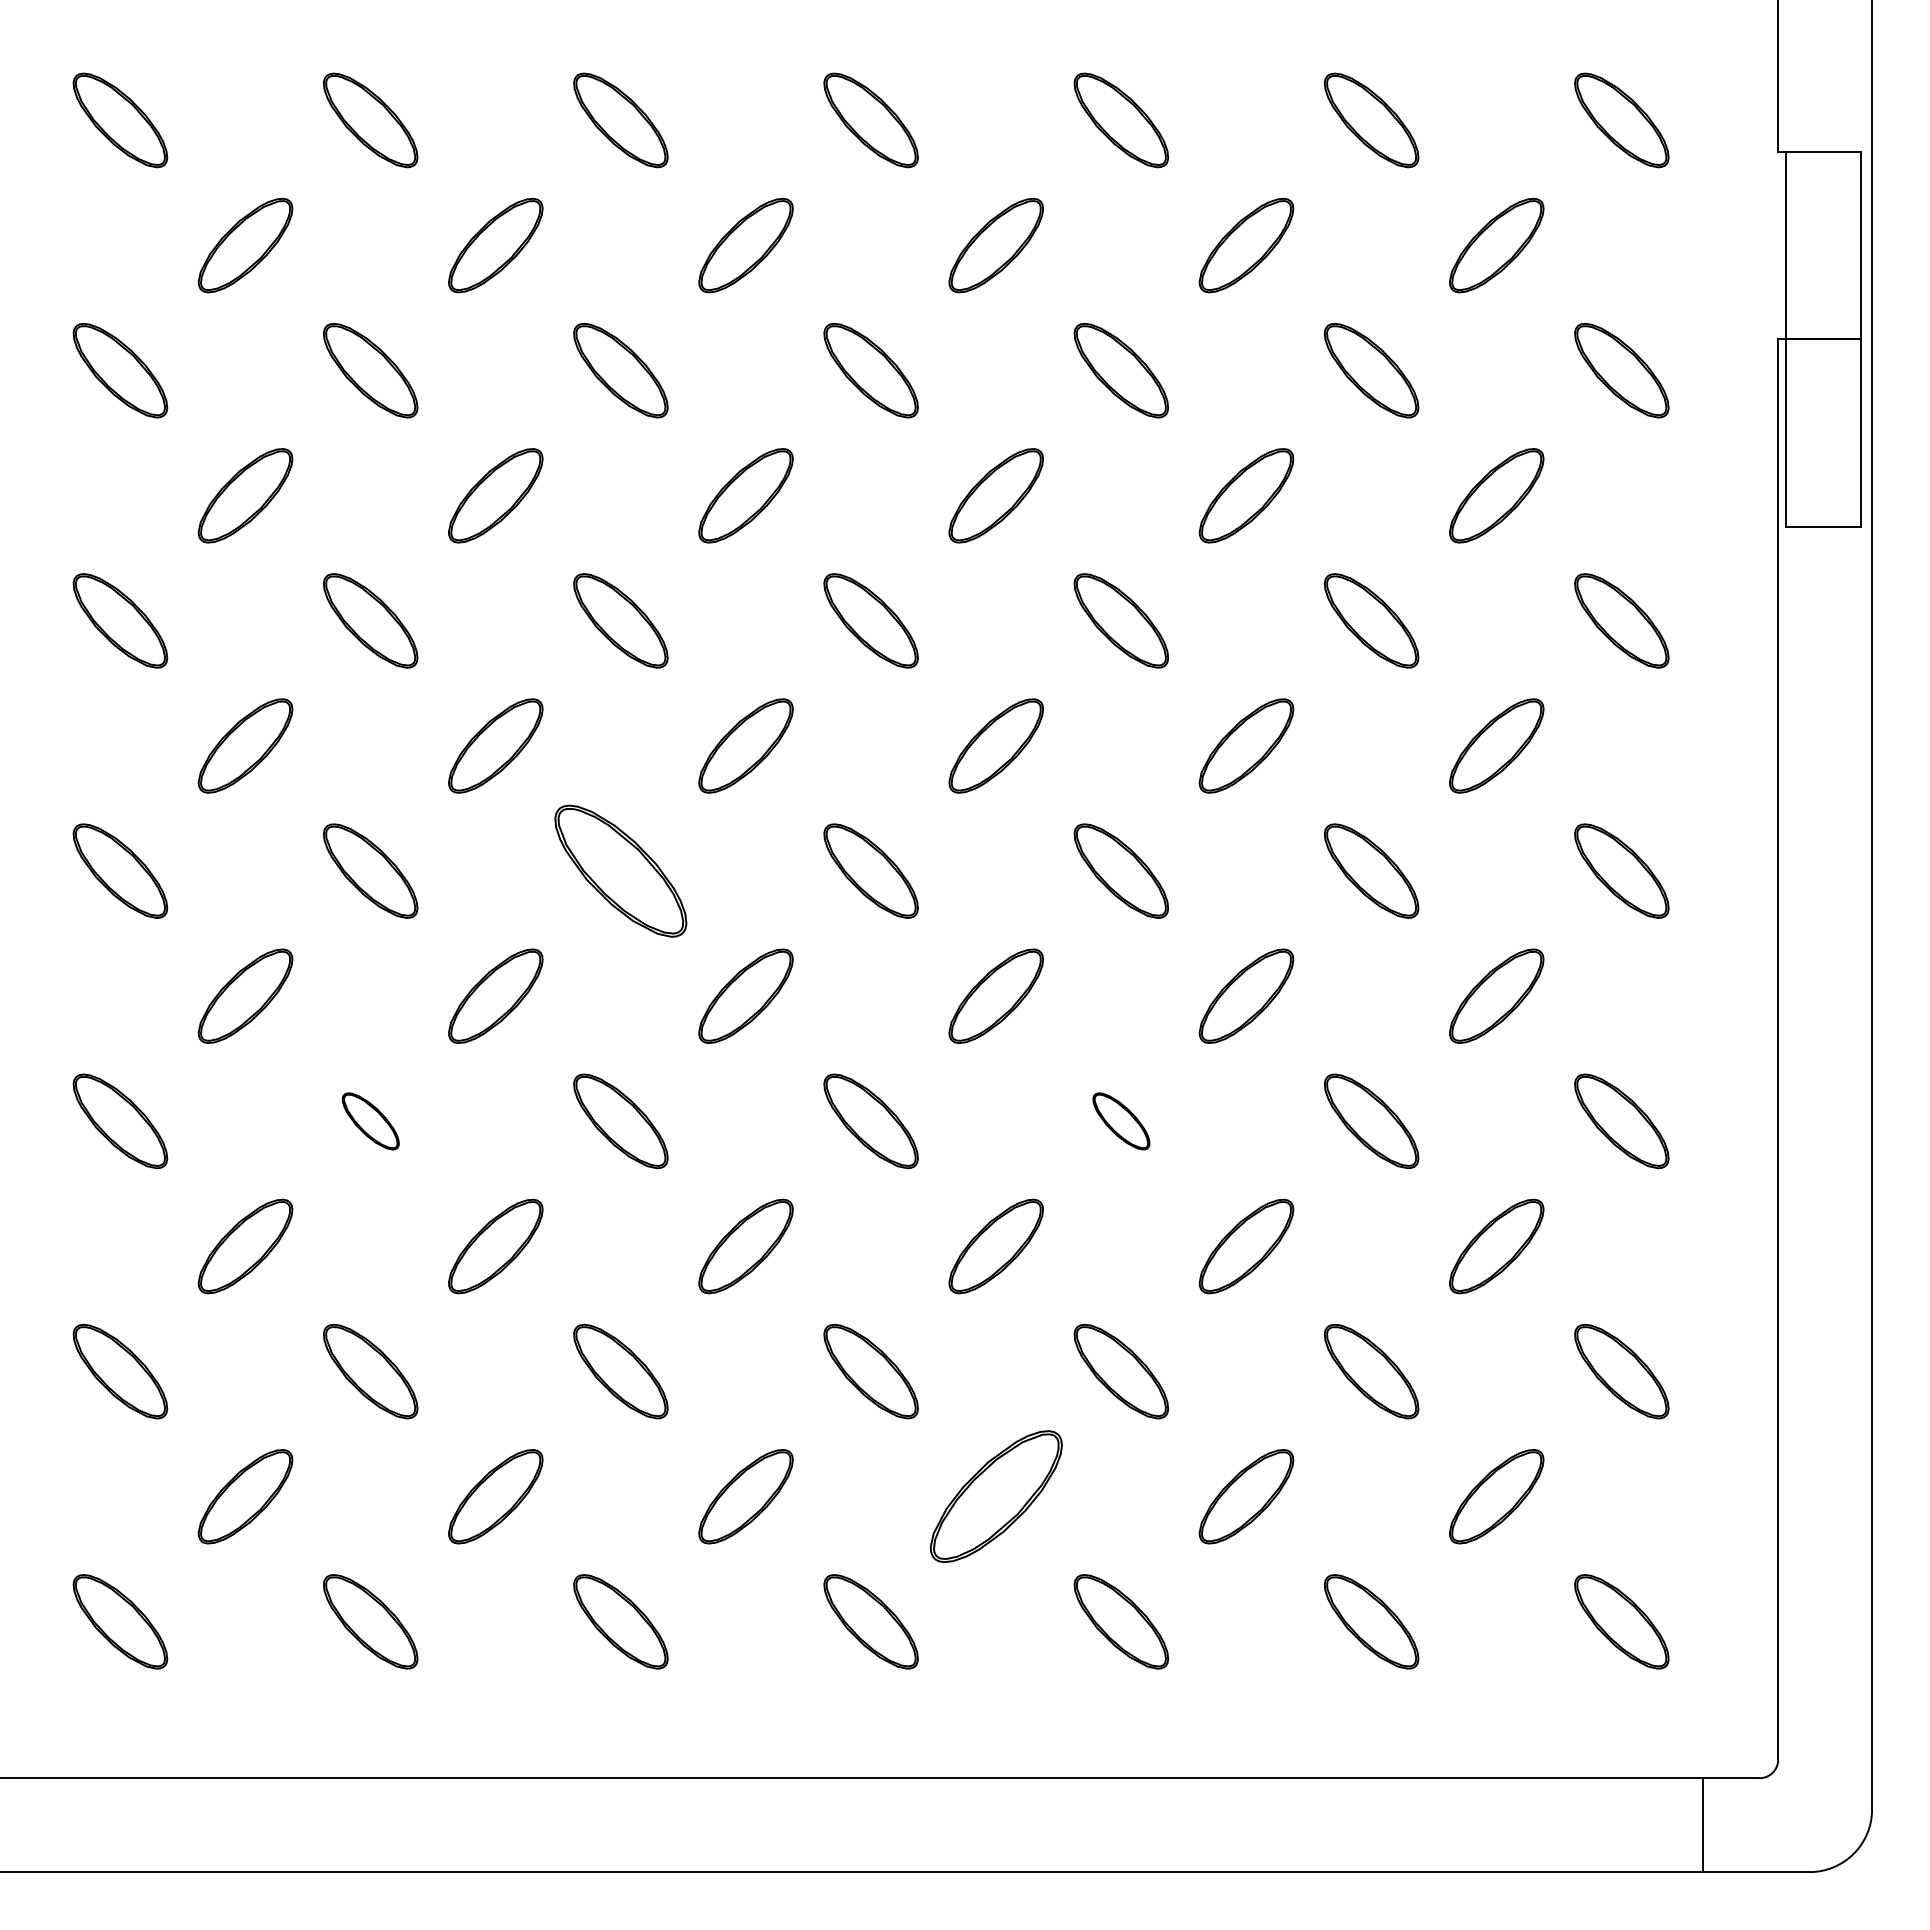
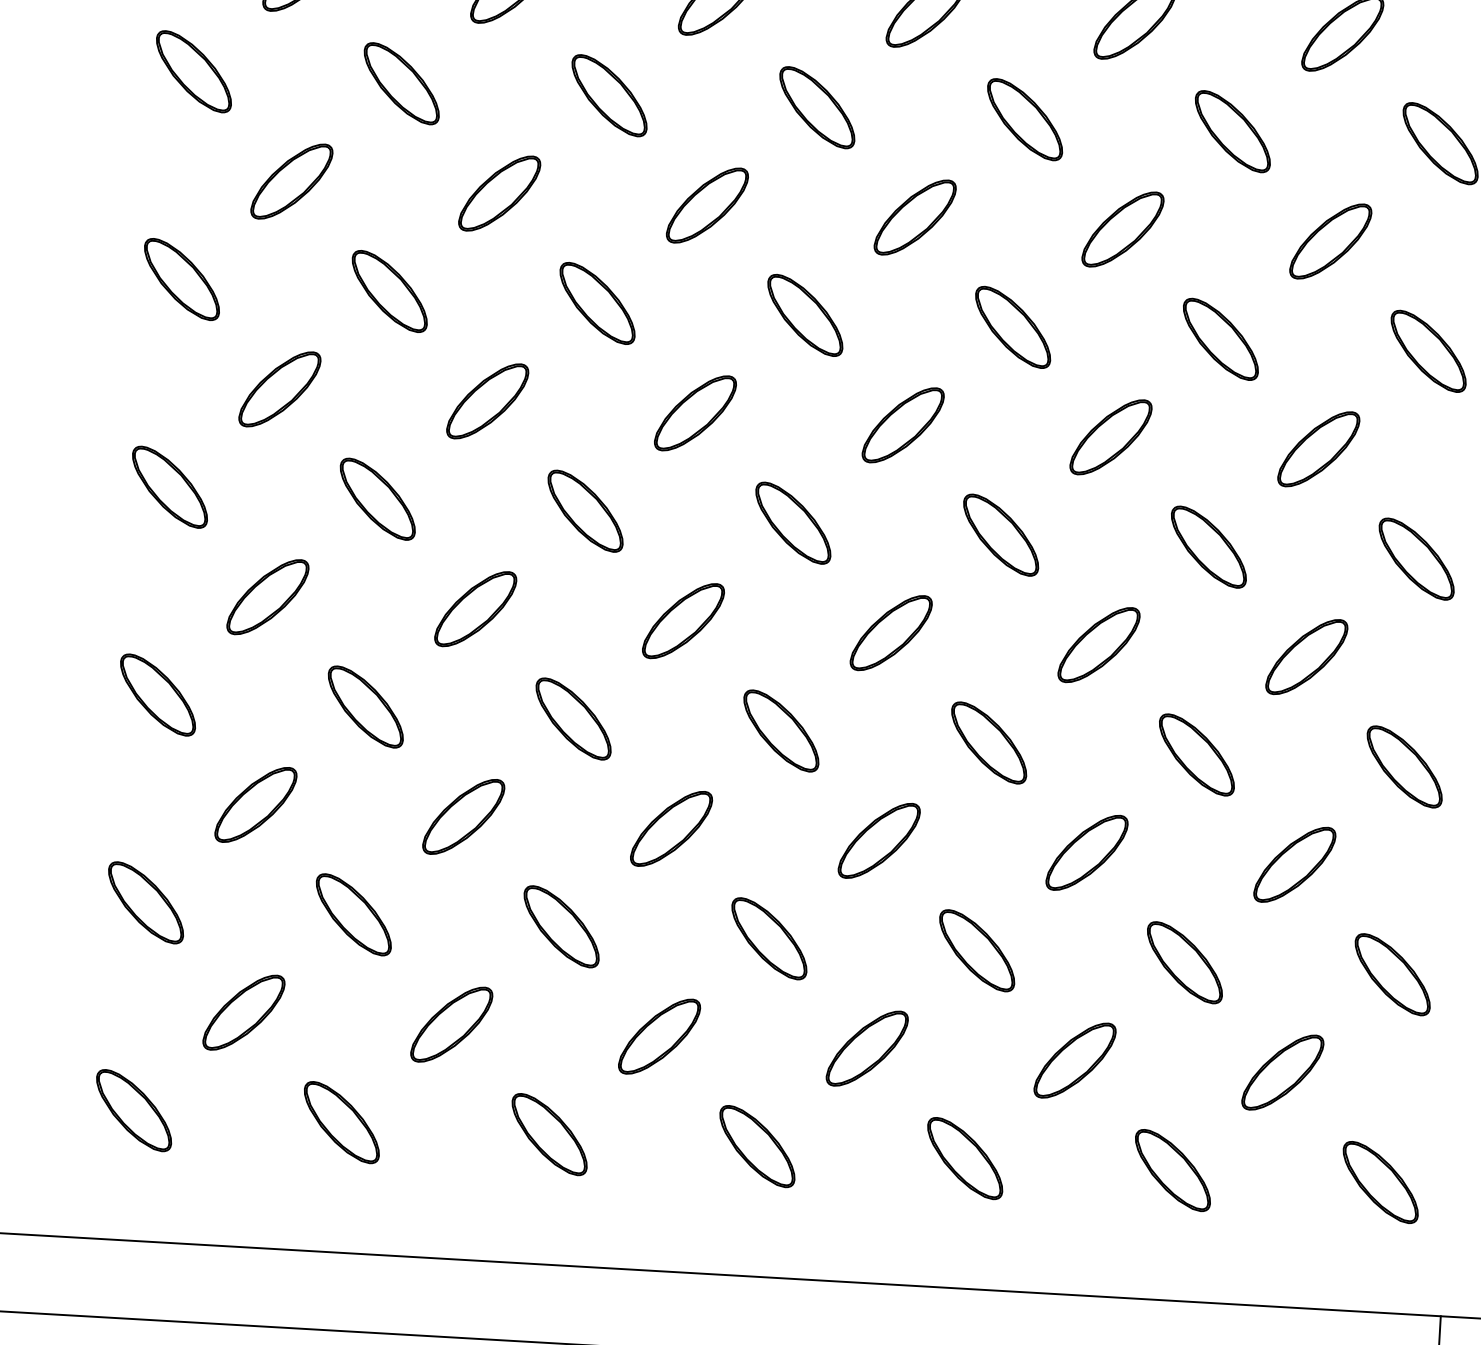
part: (620, 870) -> (585, 510), size x0.71
part: (370, 1121) -> (365, 707), size x1.67
part: (1121, 1121) -> (989, 743), size x1.67
part: (995, 1496) -> (866, 1048), size x0.71

